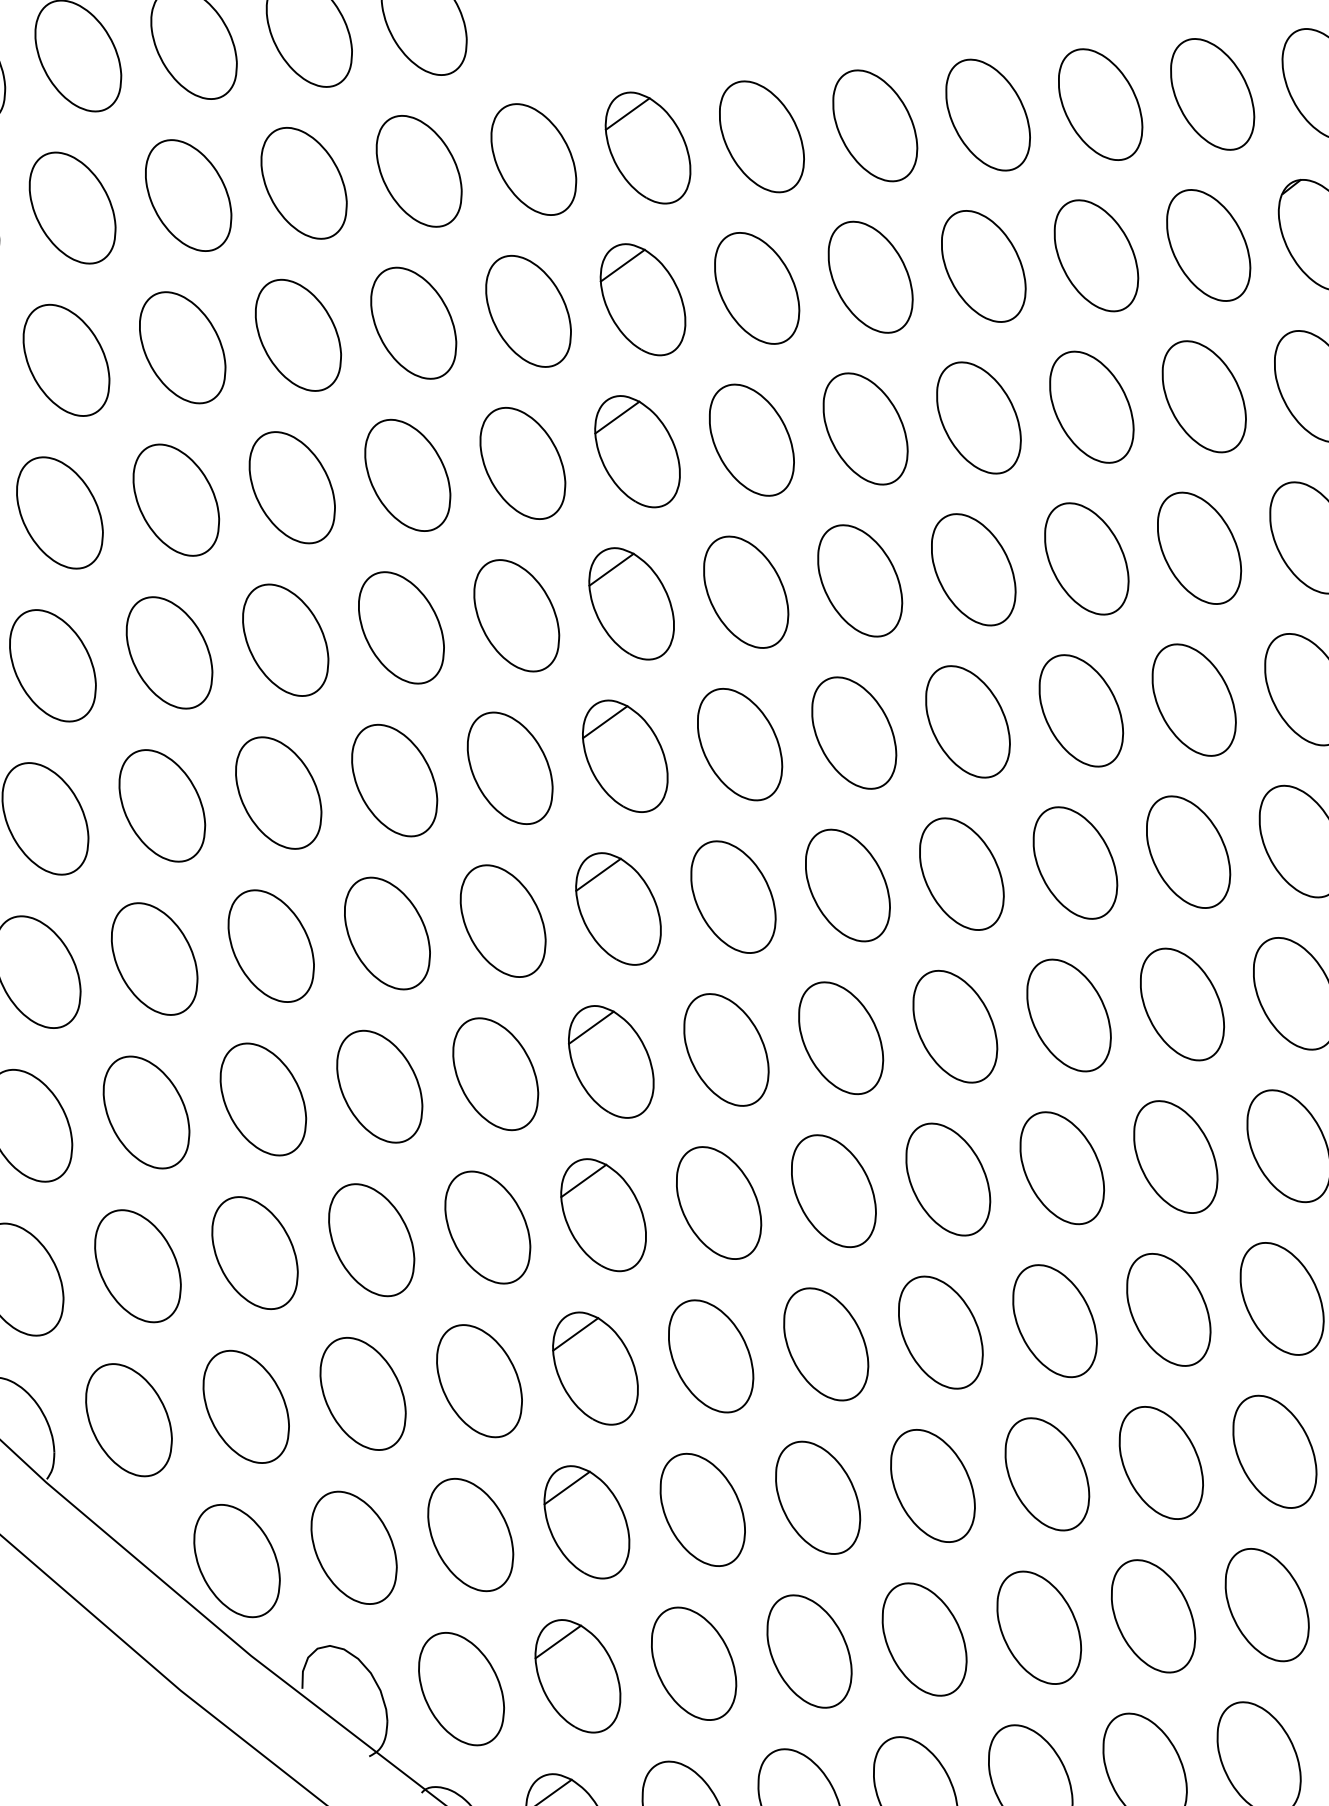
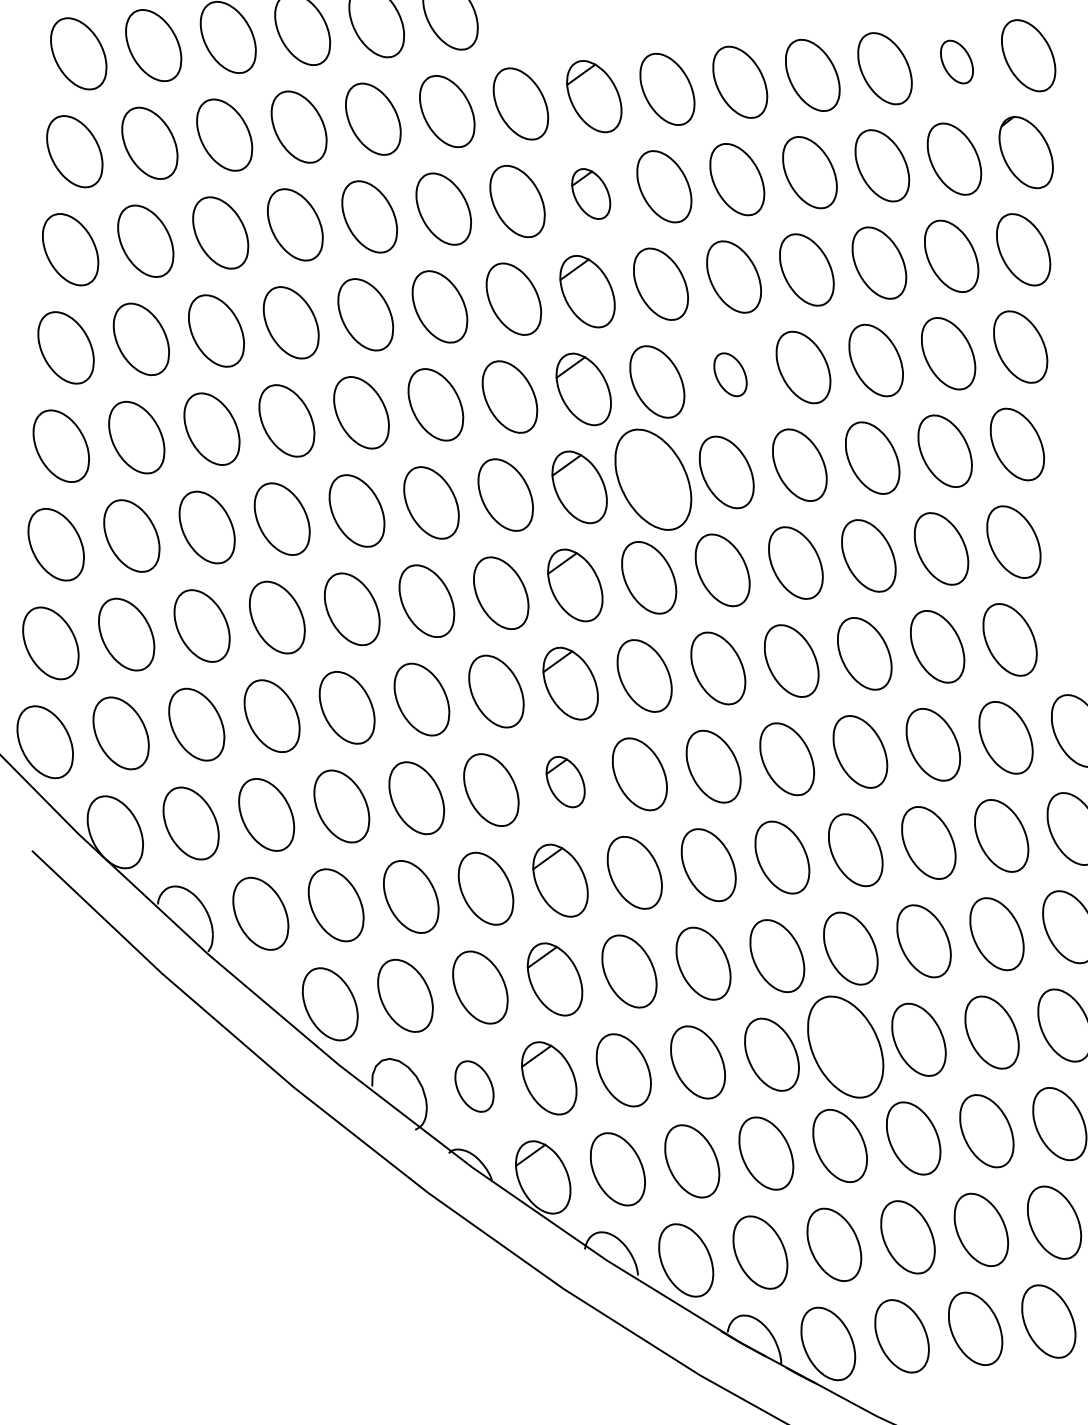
part: (1211, 93) -> (956, 61), size x0.6
part: (643, 298) -> (591, 193), size x0.7
part: (860, 580) -> (730, 374), size x0.6
part: (740, 744) -> (653, 479), size x1.4
part: (603, 1214) -> (565, 781), size x0.7
part: (1039, 1628) -> (845, 1047), size x1.4
part: (461, 1688) -> (474, 1086), size x0.7

